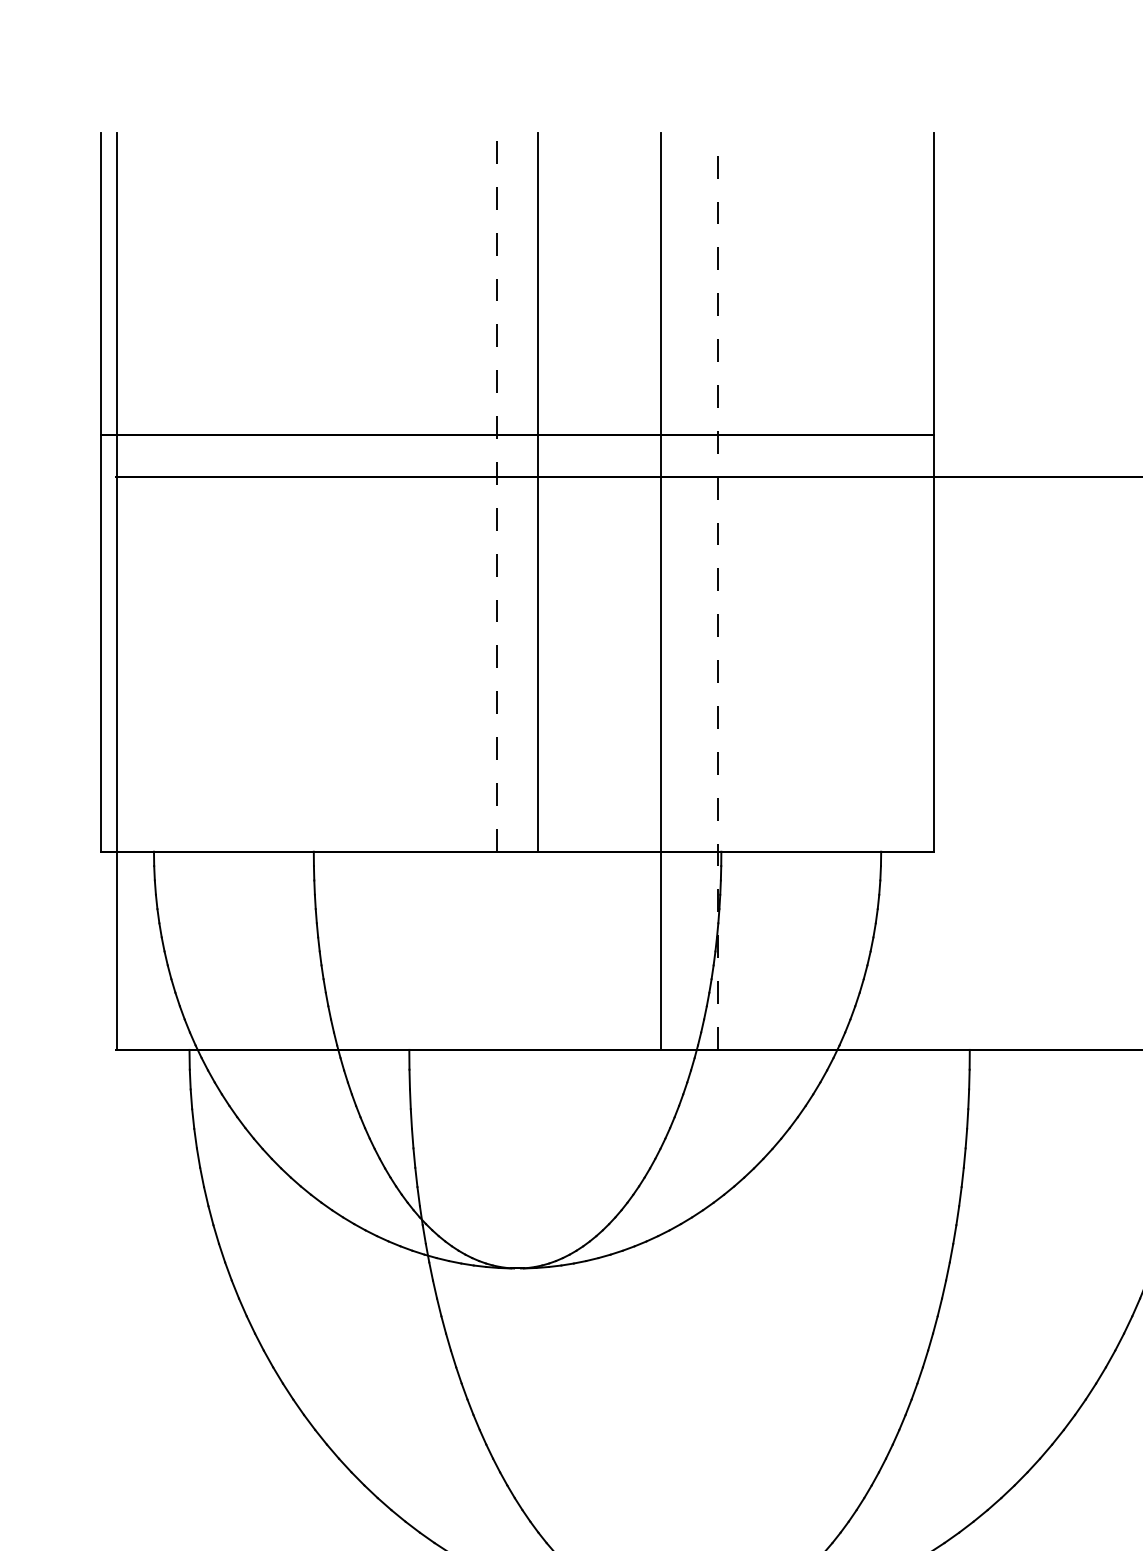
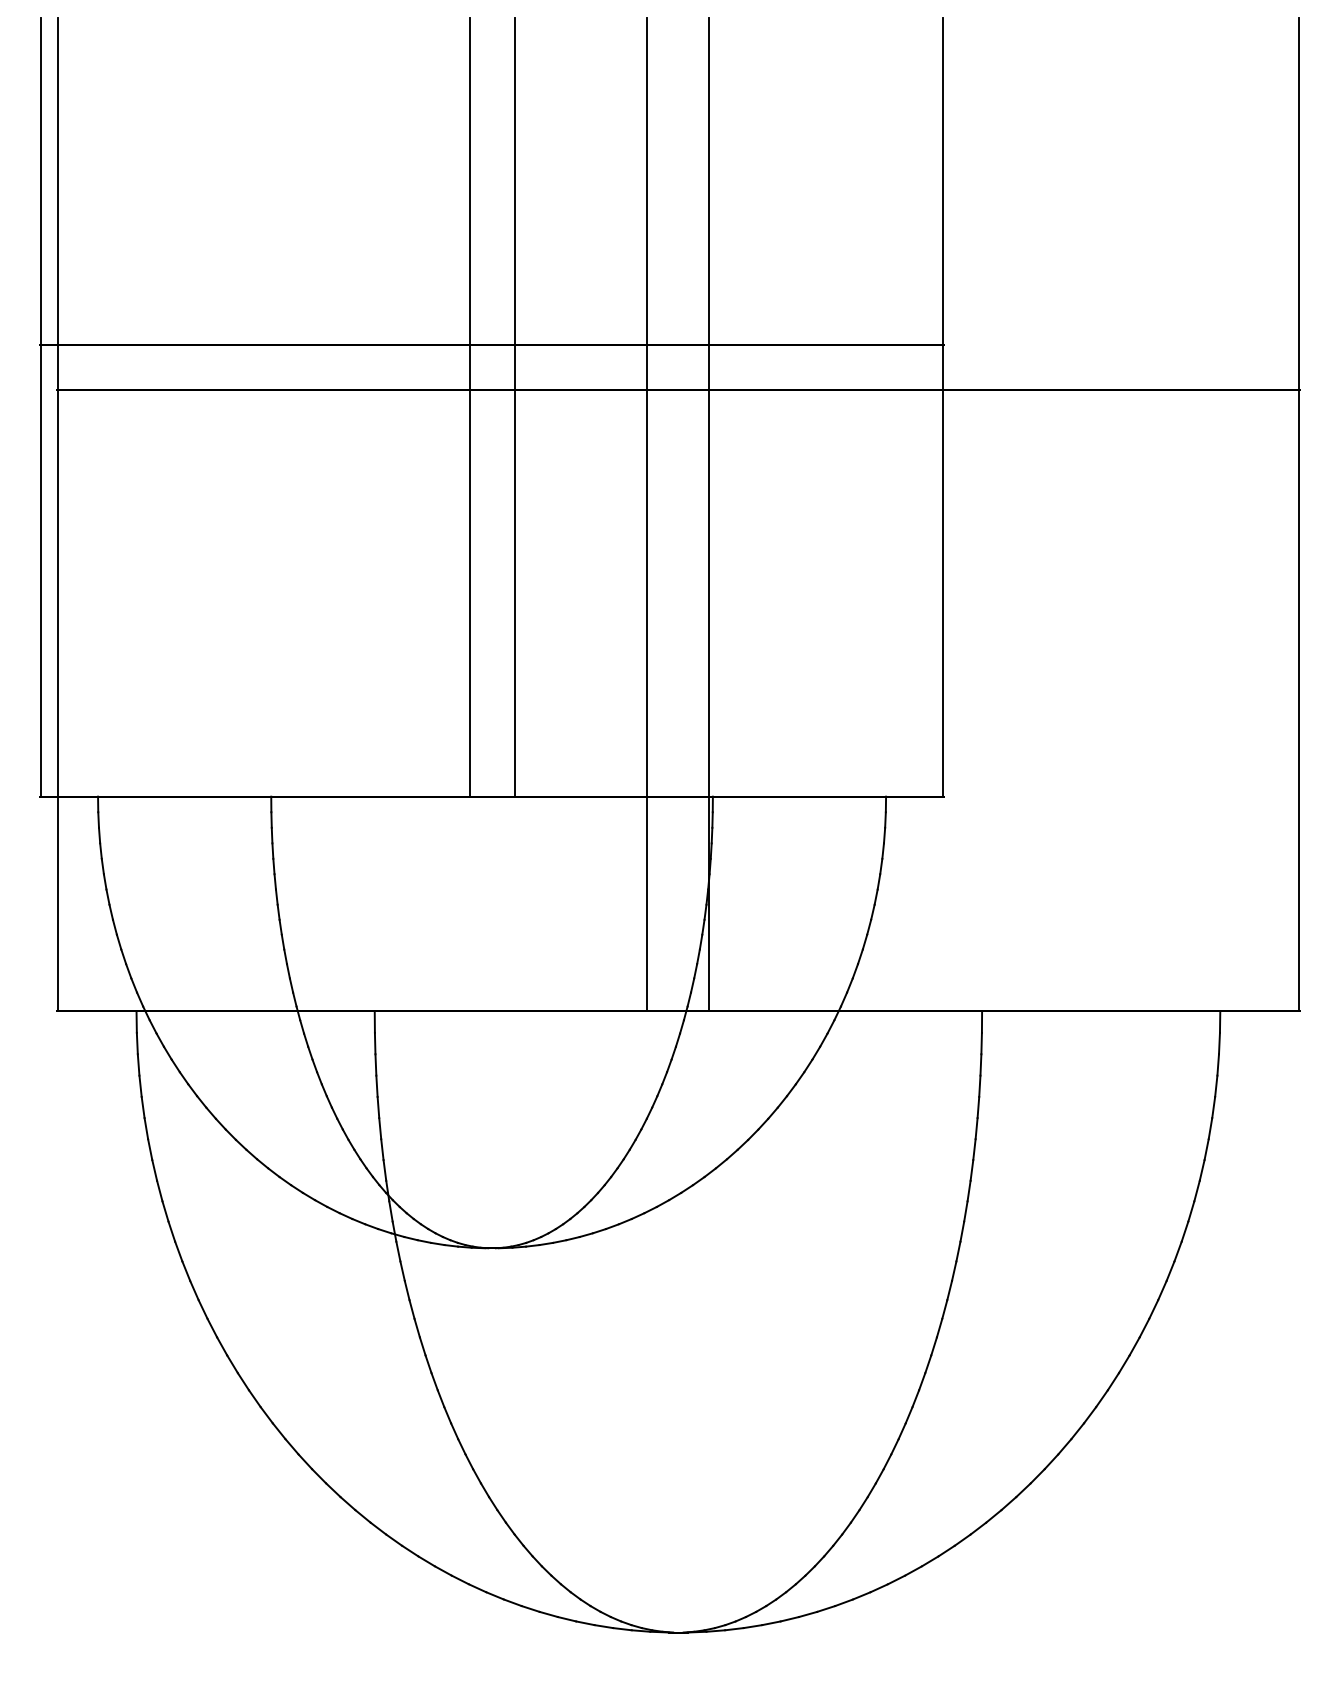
line: (496, 492) -> (469, 407), dashed -> solid
line: (718, 591) -> (709, 514), dashed -> solid

